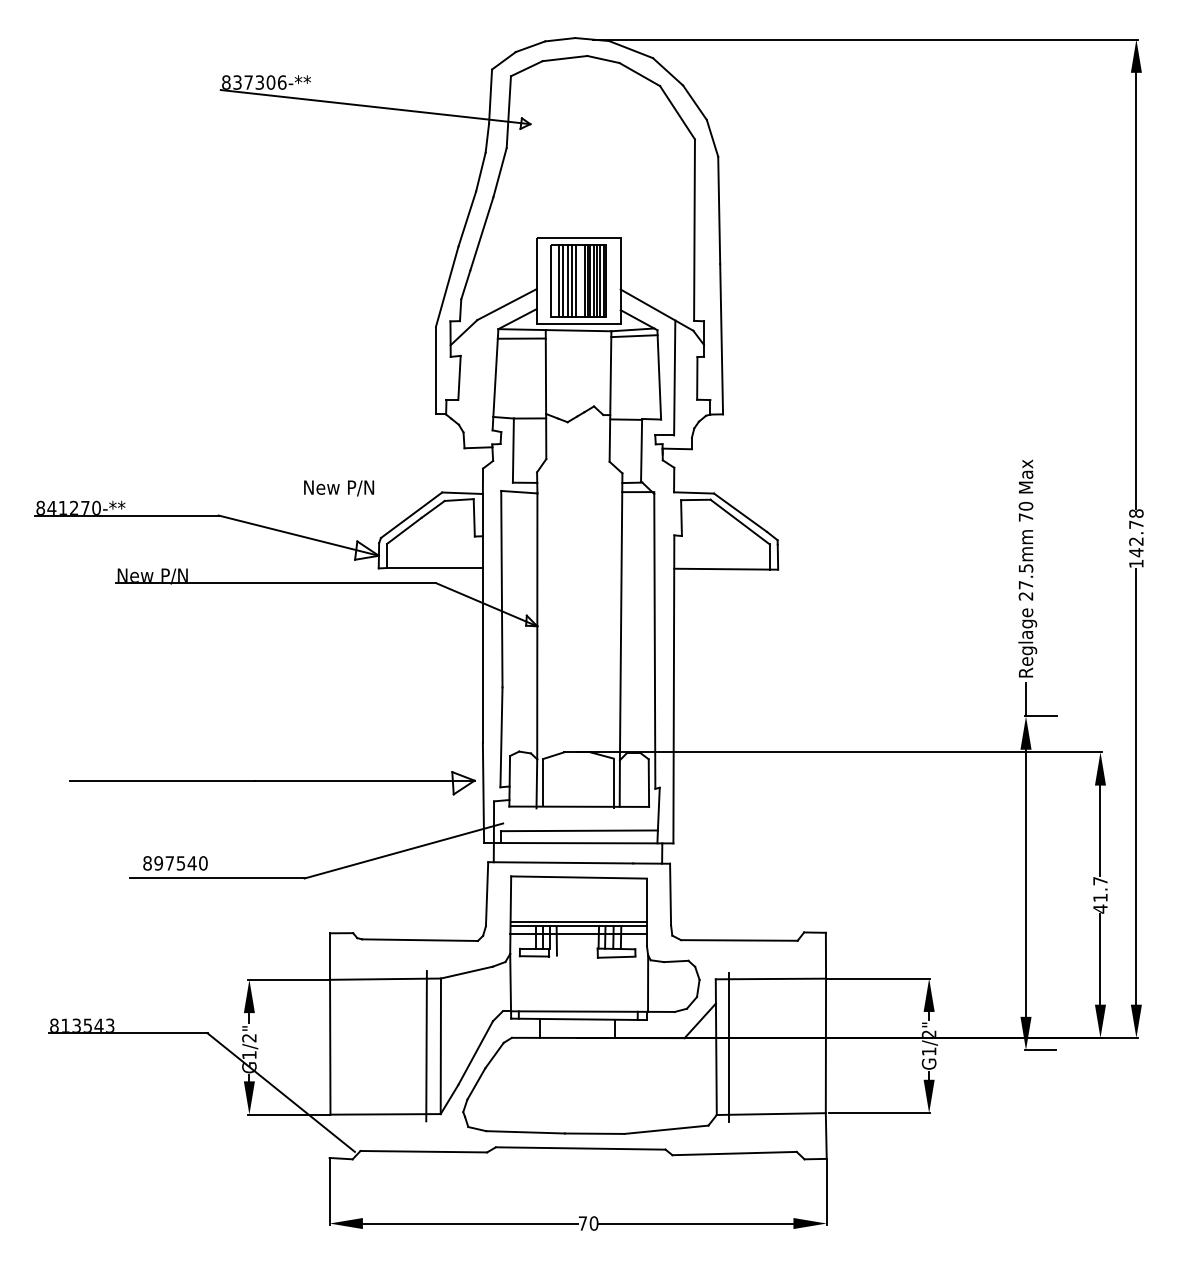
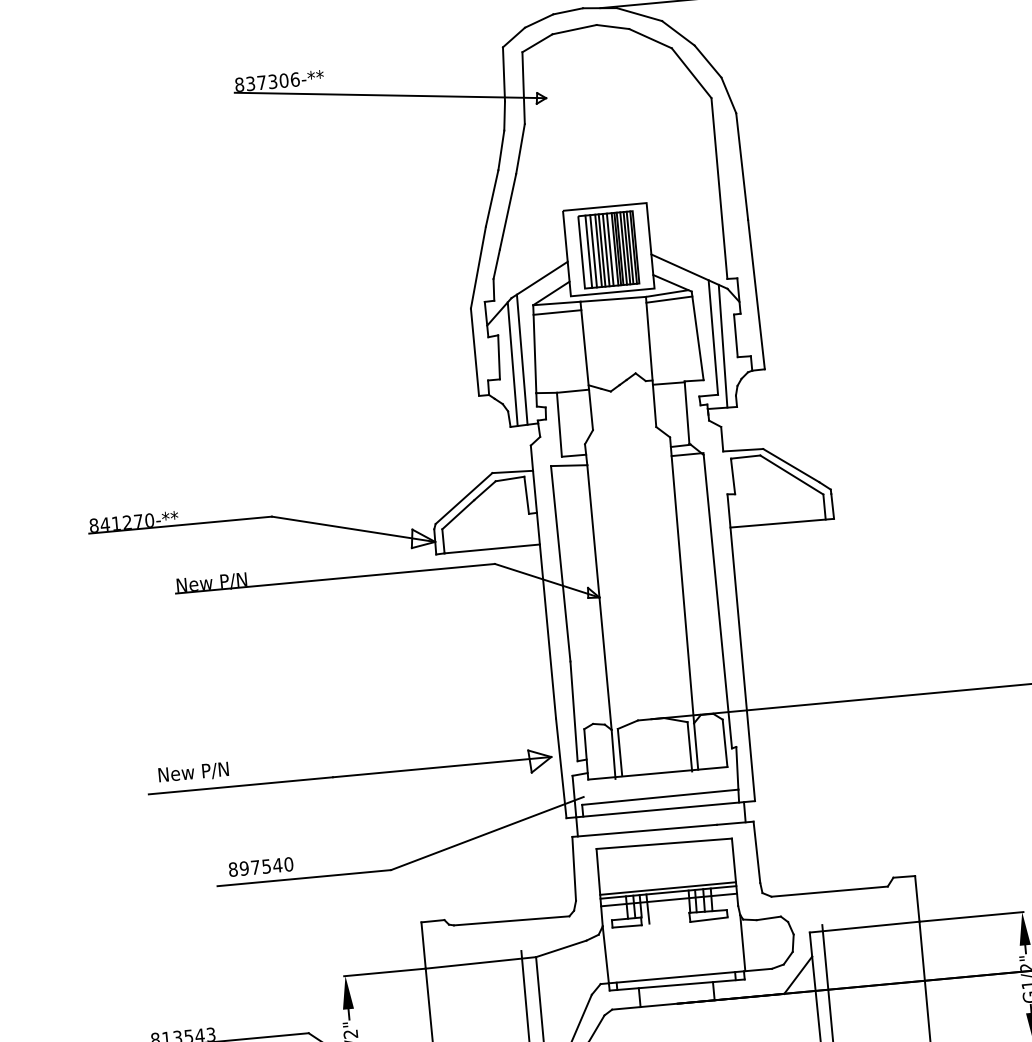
line: (580, 280) -> (610, 249), added
line: (482, 382) -> (522, 359), added
line: (472, 385) -> (512, 363), added
line: (683, 387) -> (722, 346), added
text: (339, 488) -> (194, 772), moved

